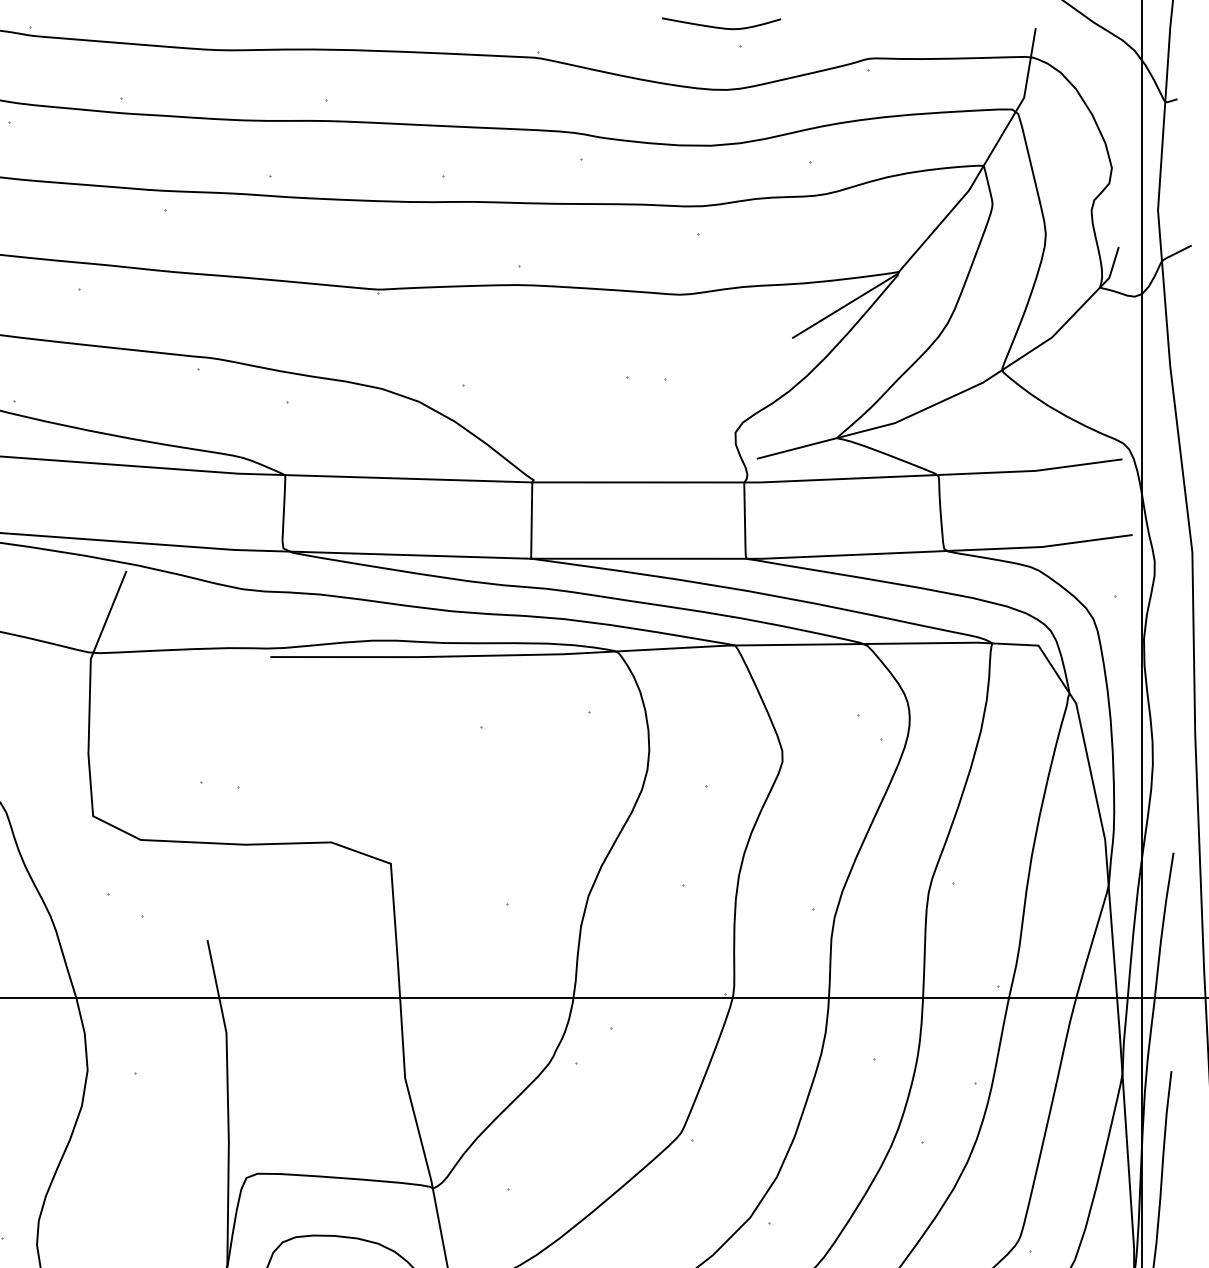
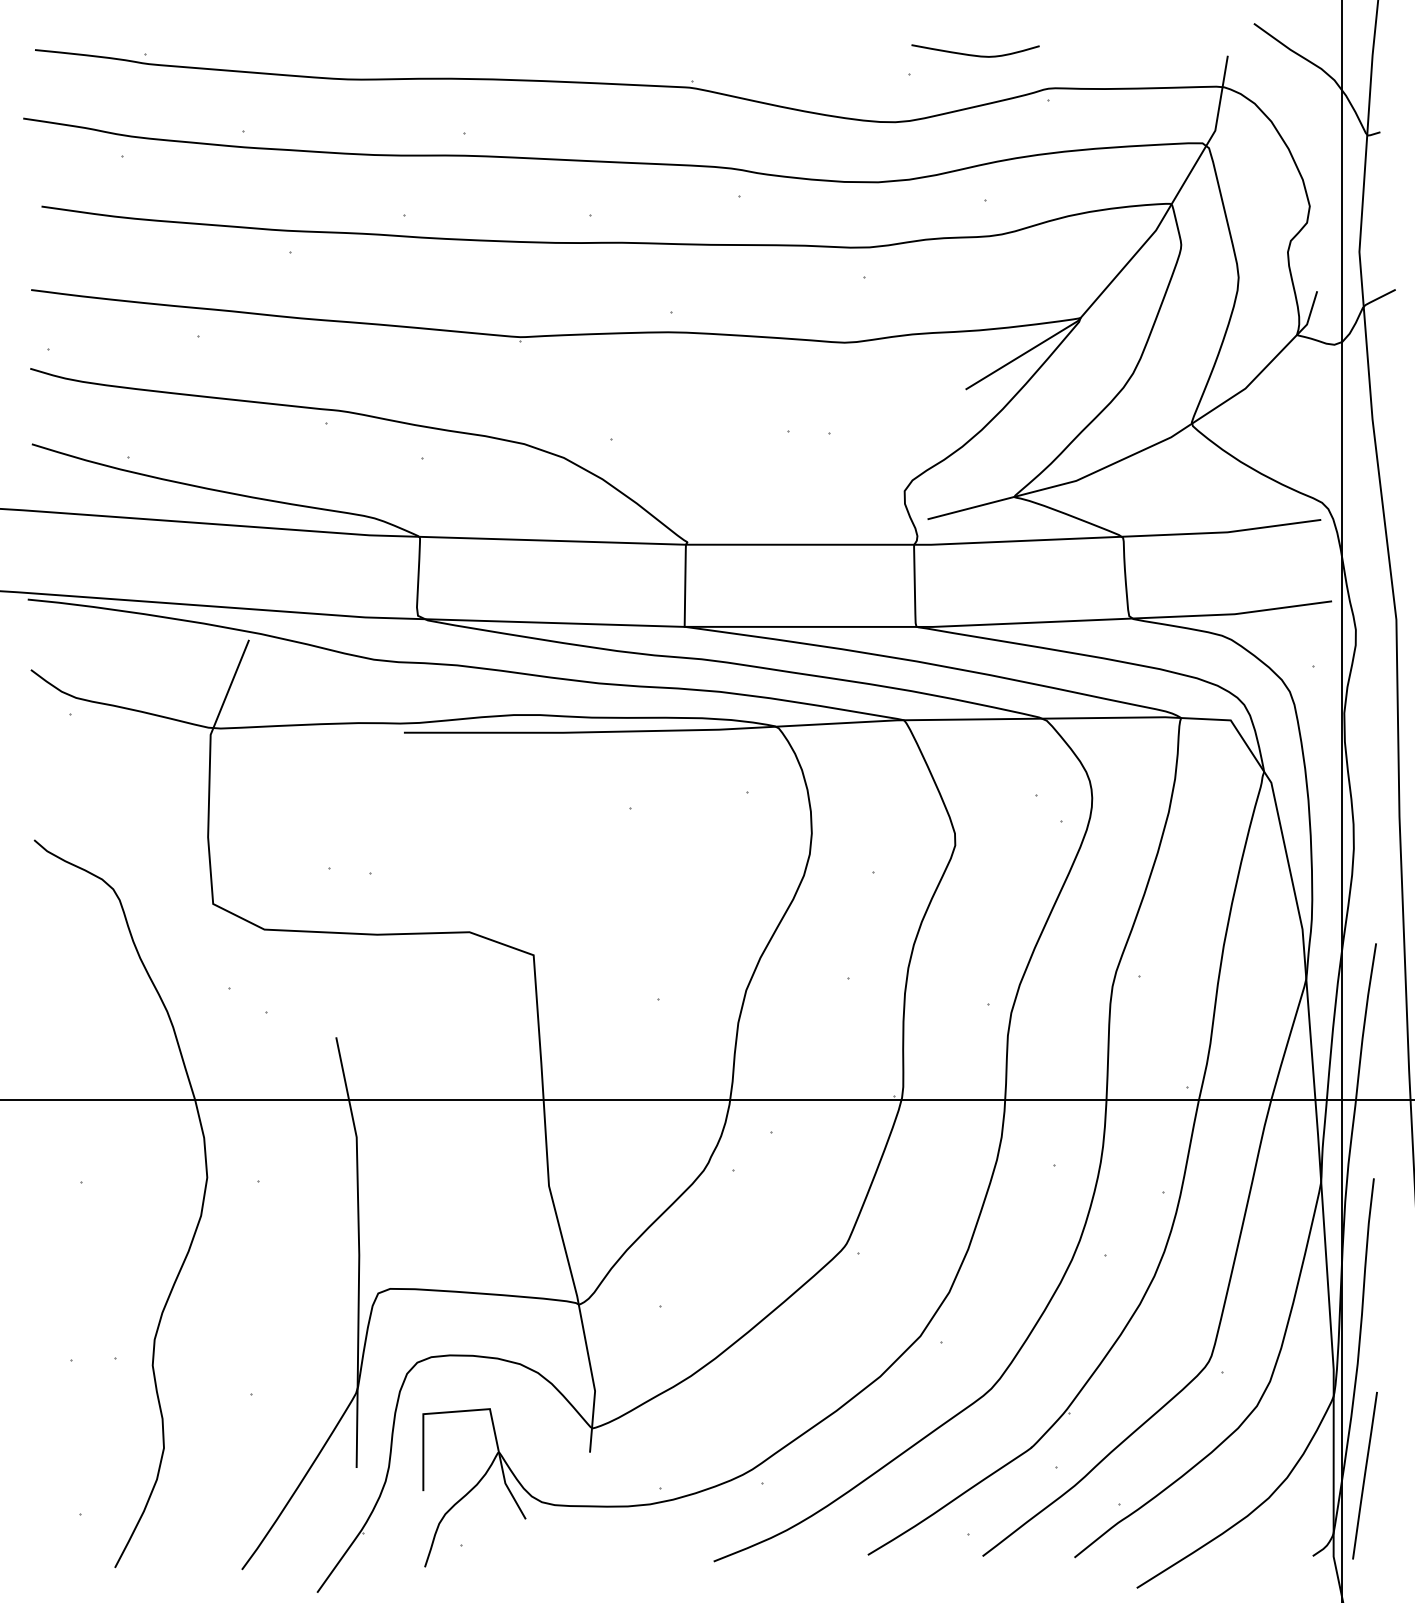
curve: (720, 27) -> (974, 54), moved

